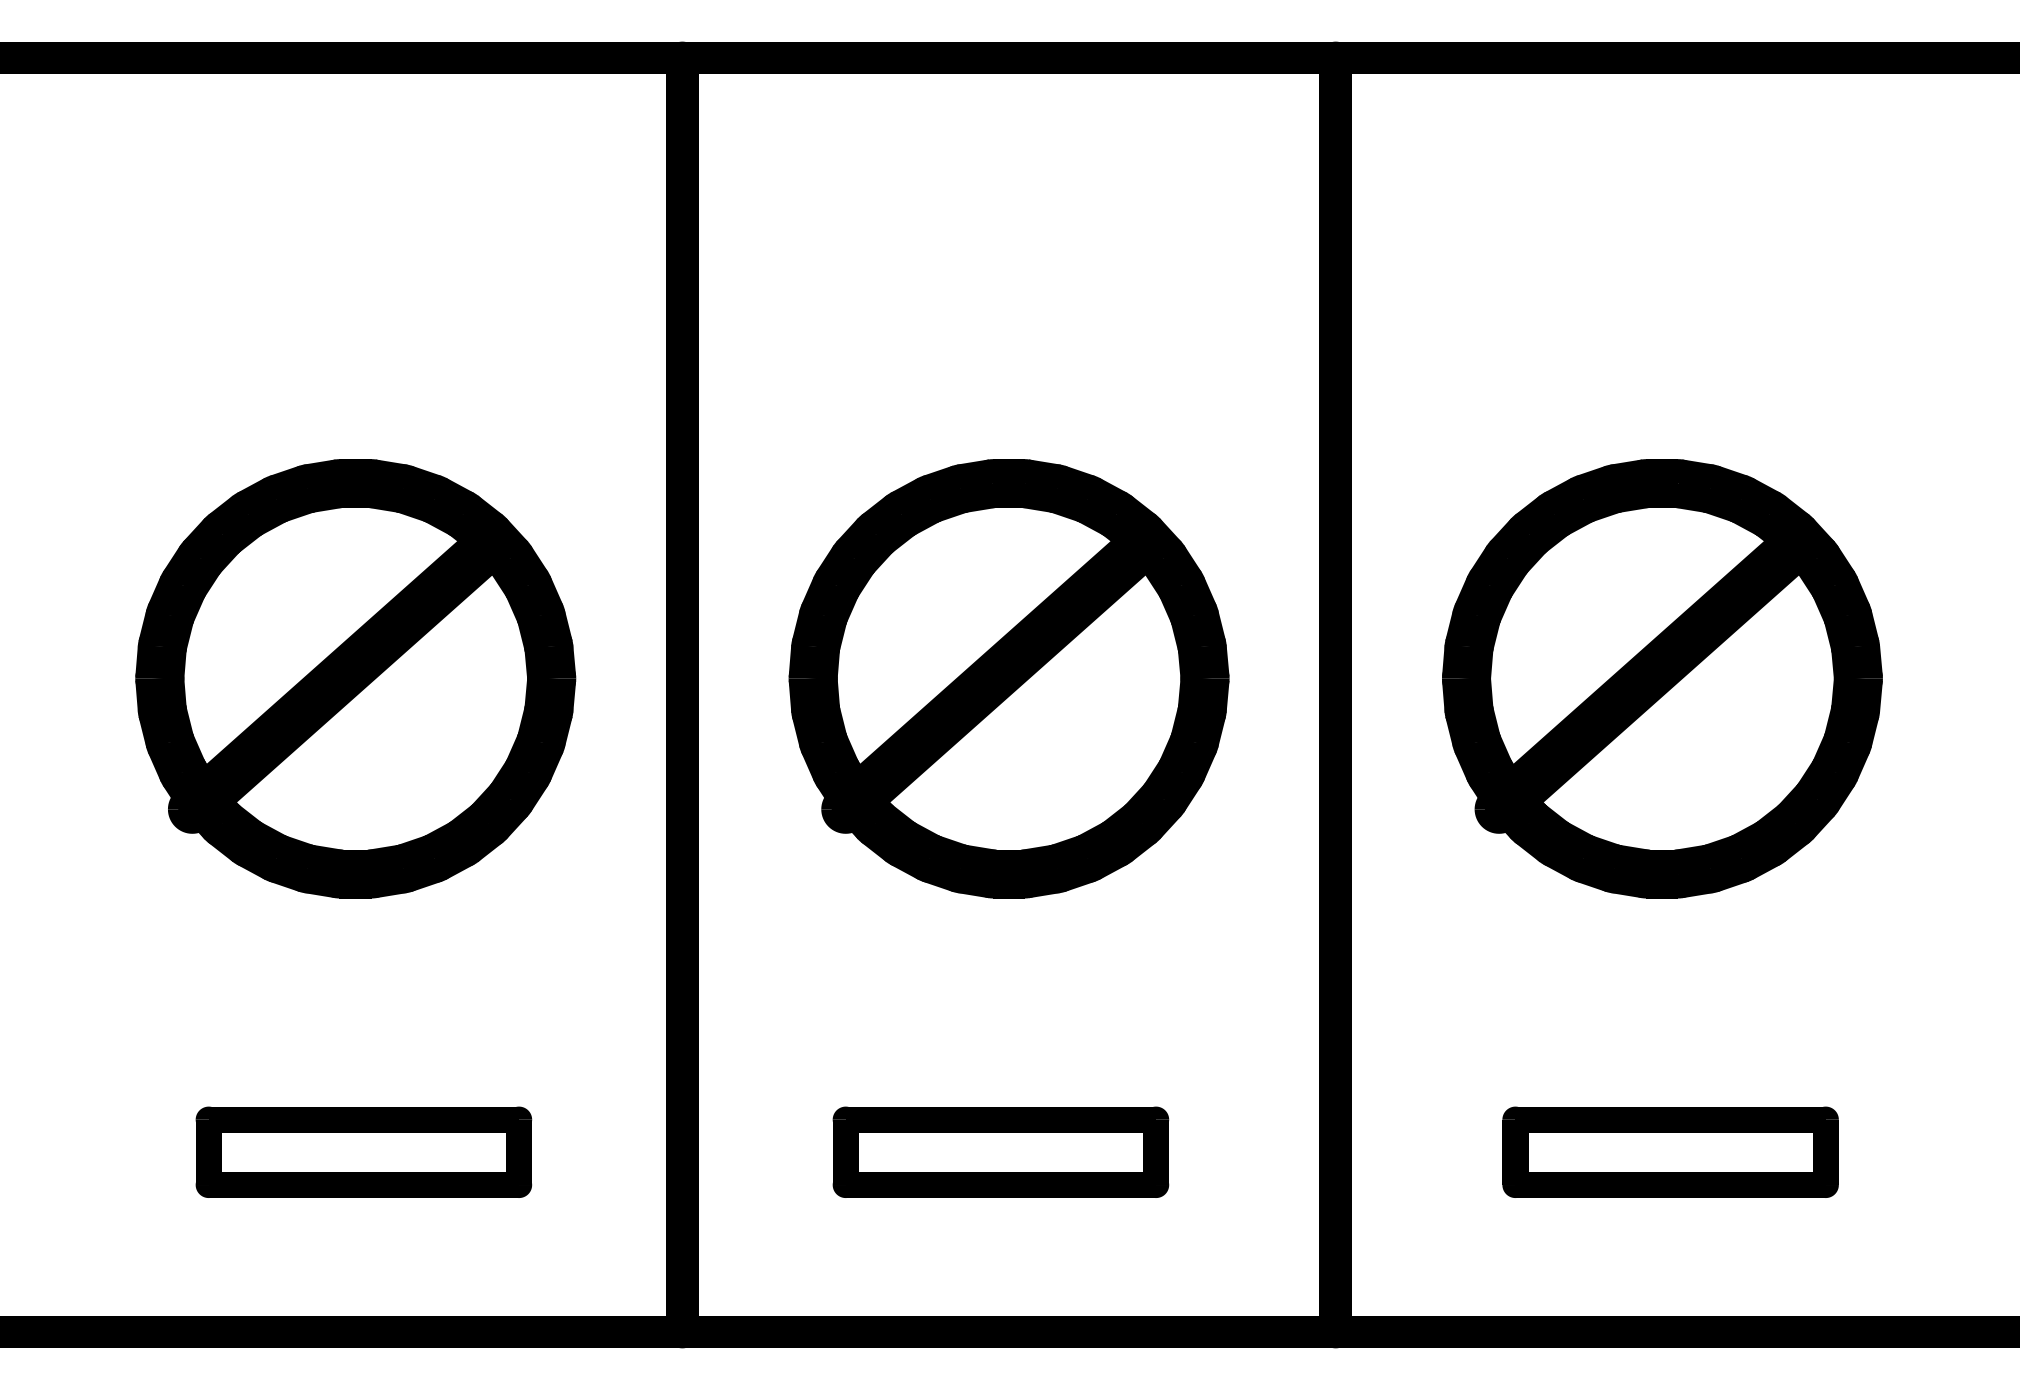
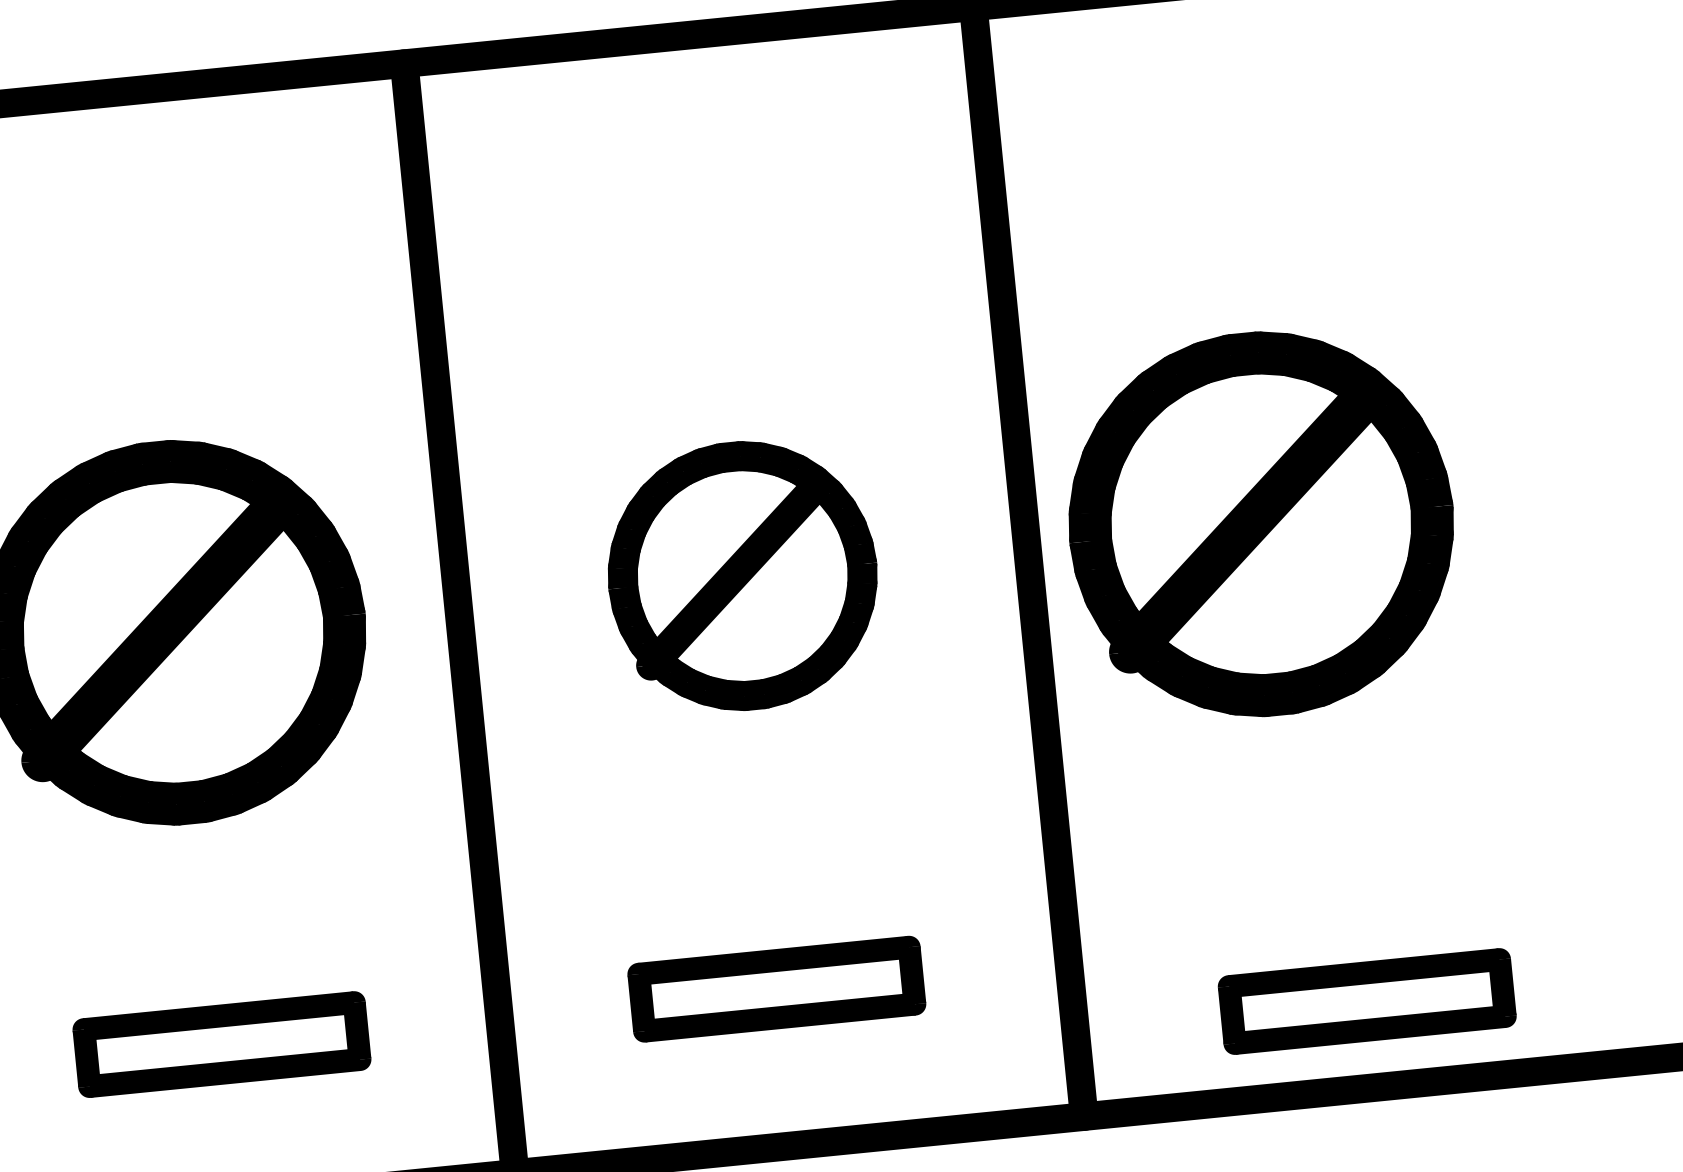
part: (1008, 678) -> (742, 575), size x0.7
part: (1662, 678) -> (1261, 523), moved
part: (1670, 1151) -> (1367, 1000), moved

